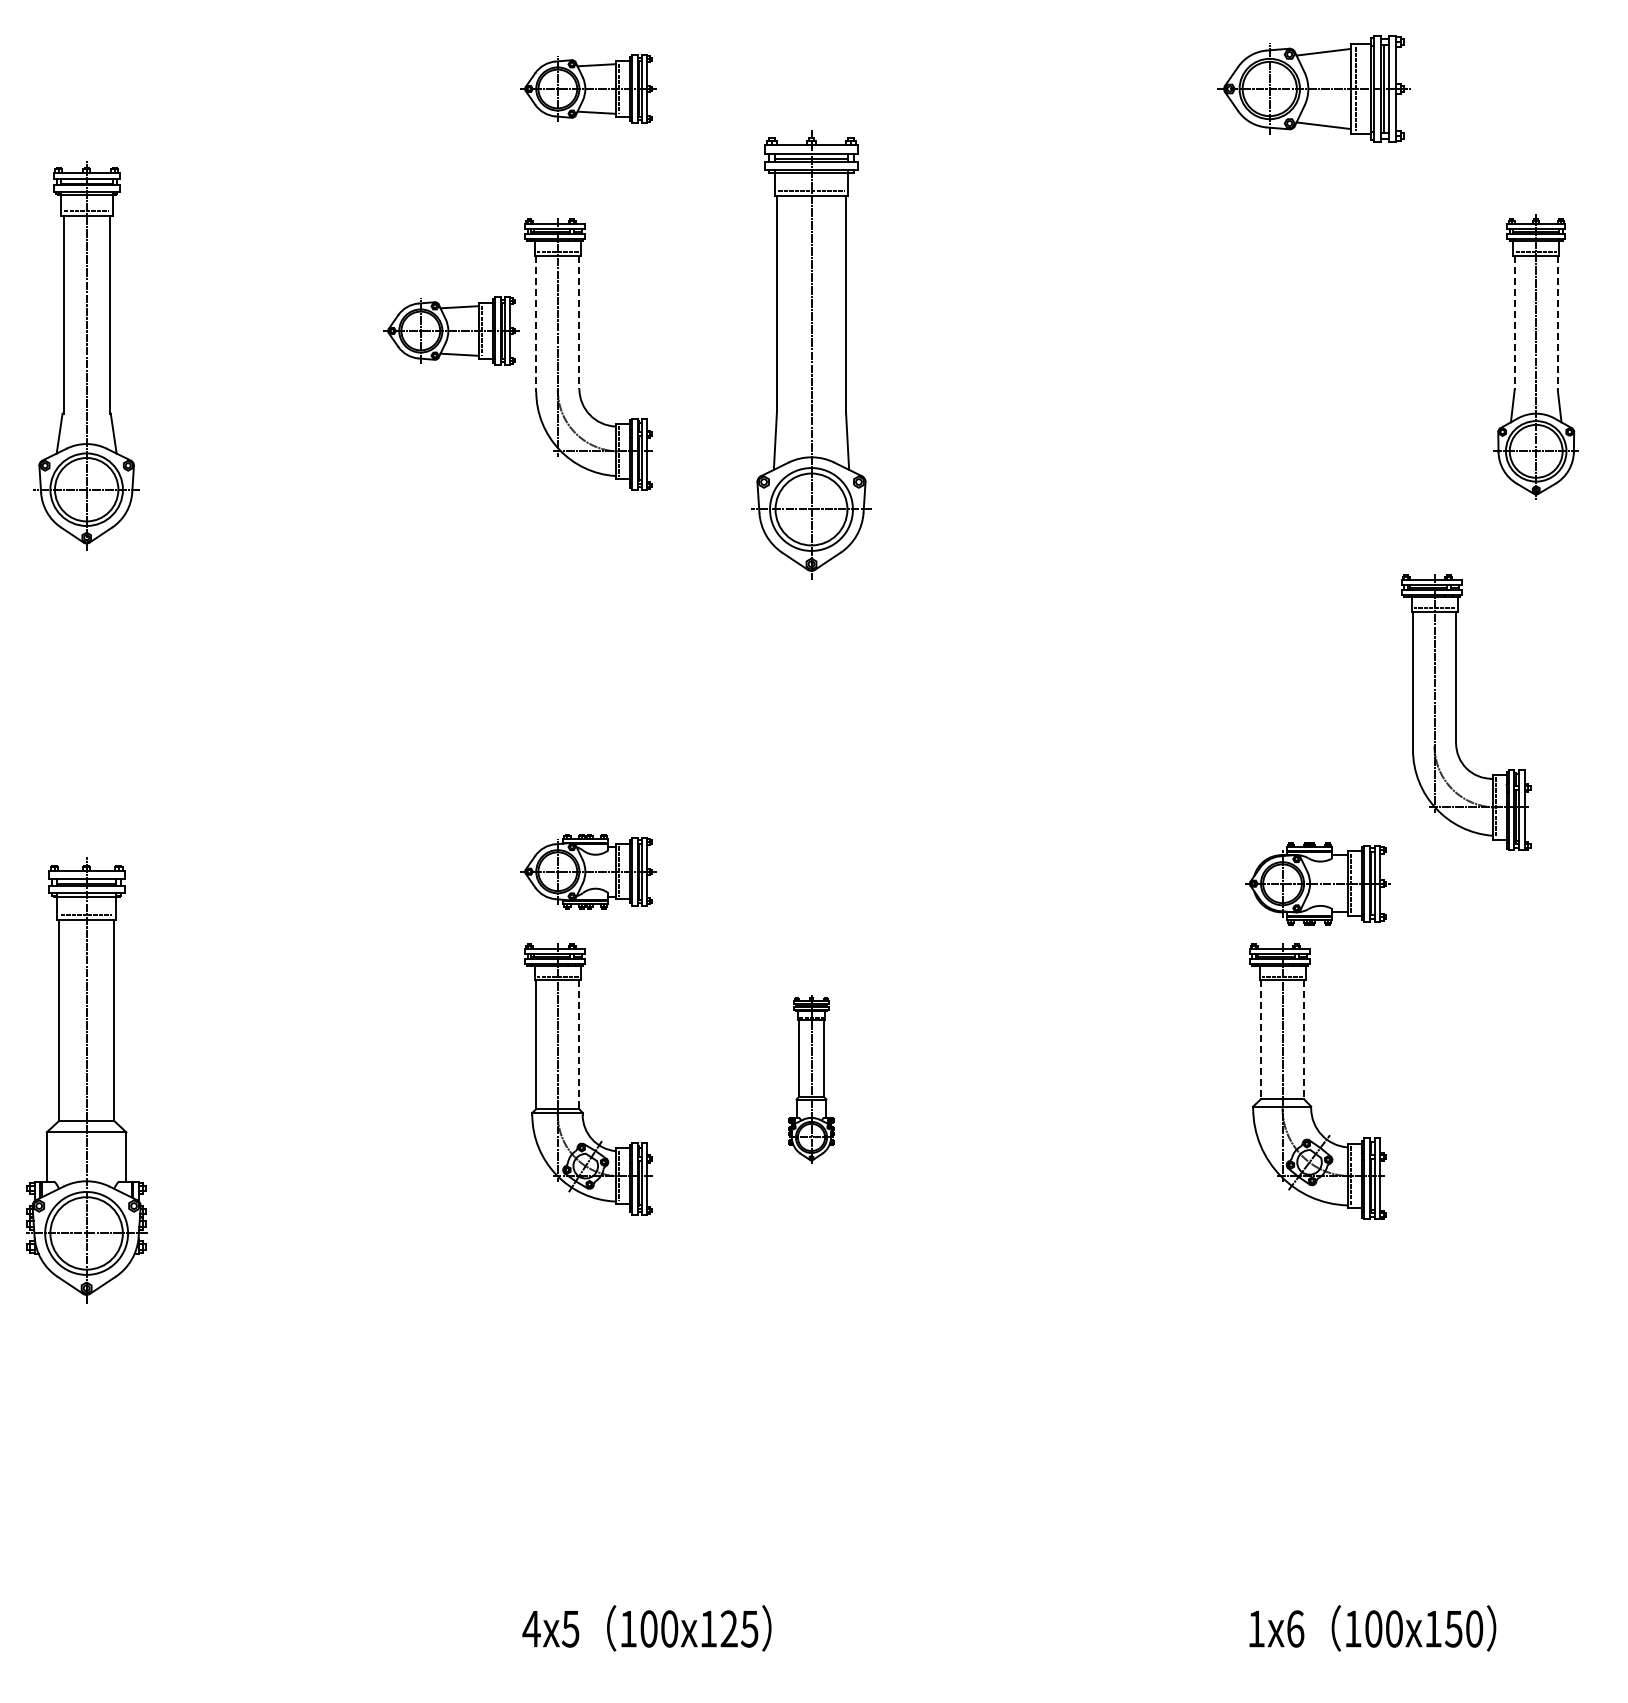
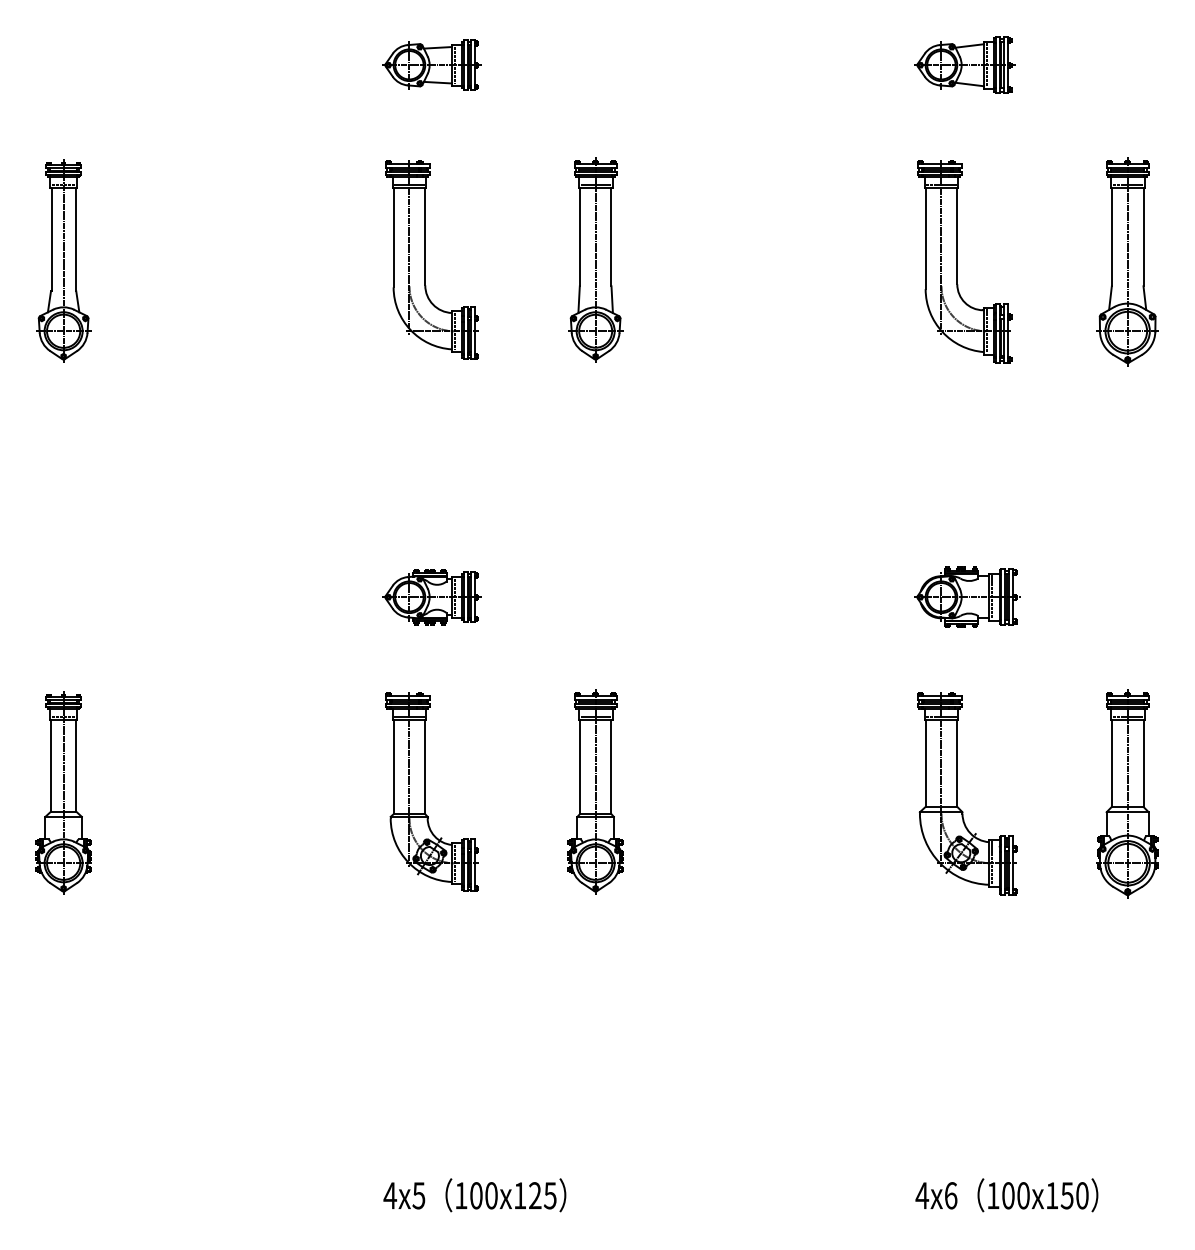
part: (1314, 88) -> (964, 64), size x0.71
line: (579, 322) -> (425, 236), dashed -> solid
line: (536, 323) -> (393, 237), dashed -> solid
line: (1514, 323) -> (1111, 237), dashed -> solid
line: (1557, 323) -> (1143, 237), dashed -> solid
part: (451, 330) -> (331, 242), removed
part: (811, 354) -> (595, 260), size x0.62
part: (86, 355) -> (63, 260), size x0.71
part: (1456, 712) -> (957, 261), moved
part: (588, 871) -> (431, 597), moved
part: (1317, 883) -> (967, 597), moved
line: (1261, 1040) -> (926, 763), dashed -> solid
line: (1304, 1040) -> (957, 763), dashed -> solid
line: (579, 1045) -> (425, 767), dashed -> solid
part: (811, 1079) -> (595, 792), size x1.67
part: (86, 1080) -> (63, 793), size x0.62
part: (1535, 1081) -> (1127, 793), added
text: (1256, 1629) -> (922, 1196), 1x6 -> 4x6

